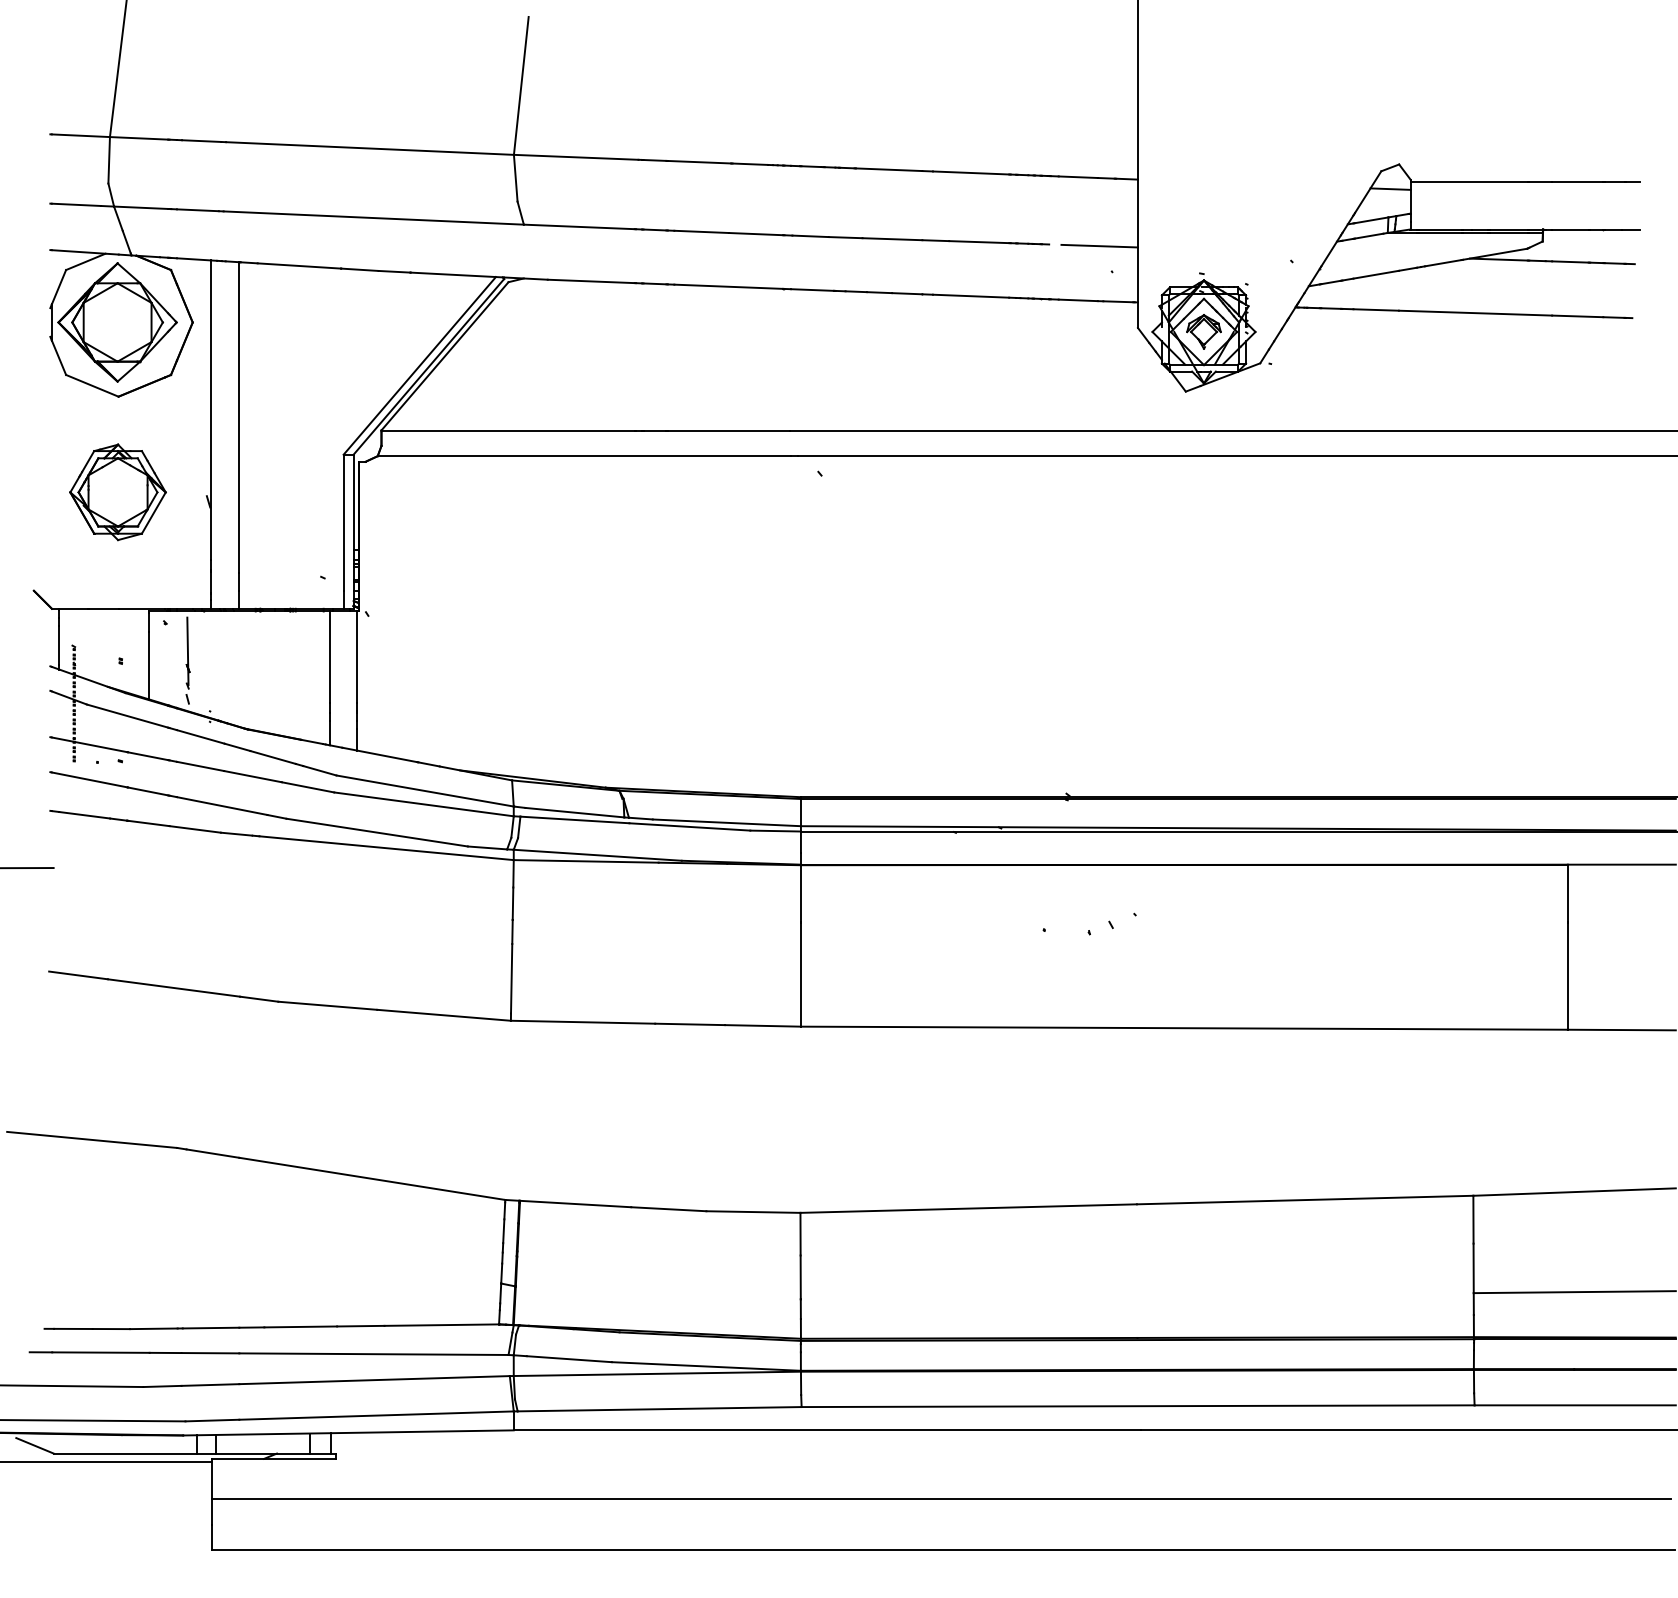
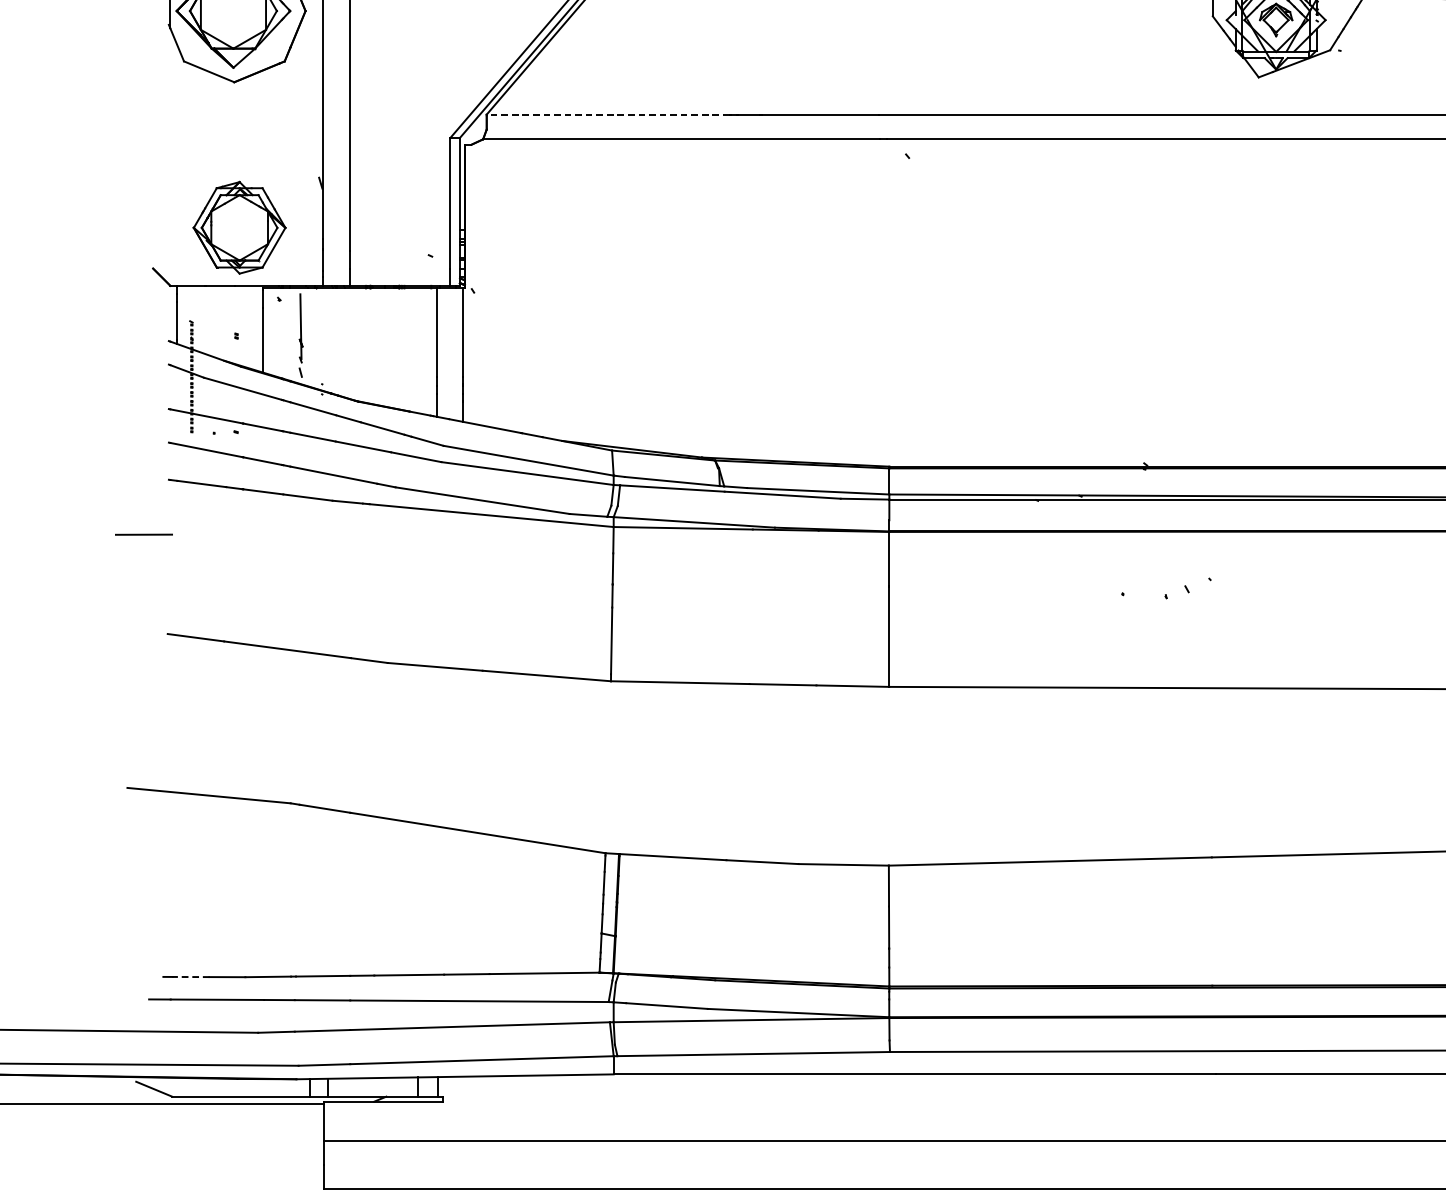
line: (508, 430) -> (608, 114), solid -> dashed
part: (117, 492) -> (239, 227), moved
line: (72, 1328) -> (190, 976), solid -> dashed

